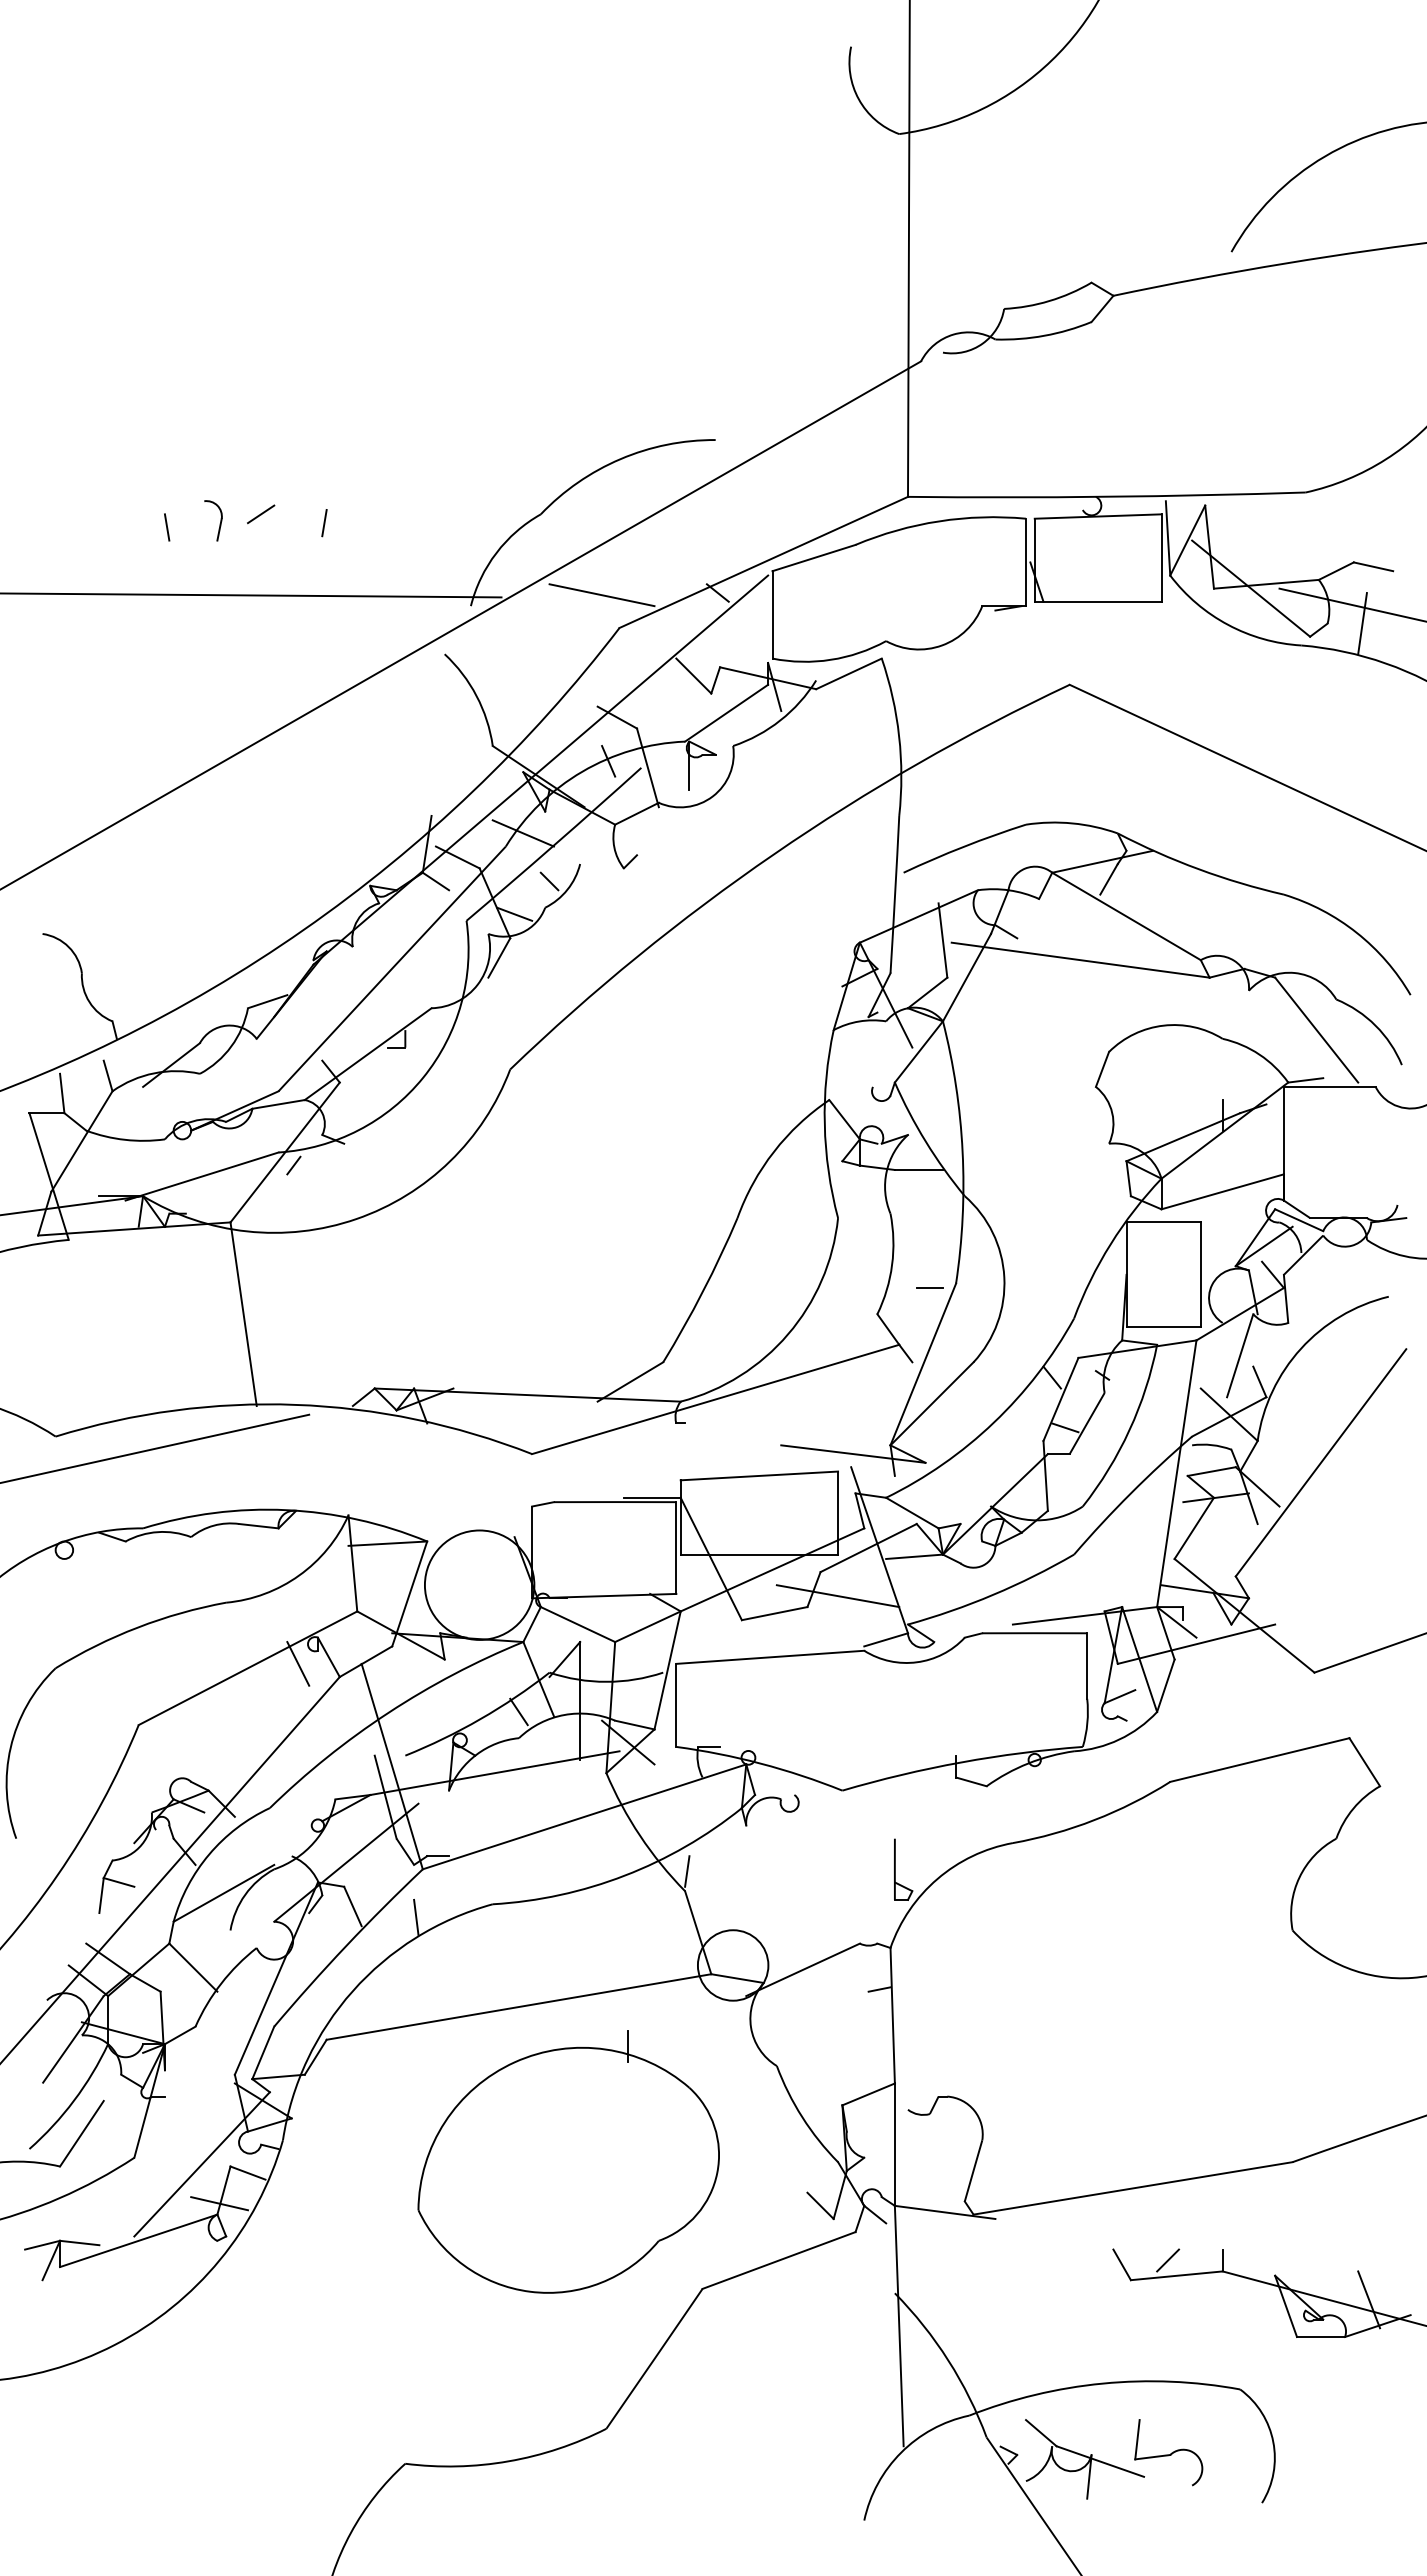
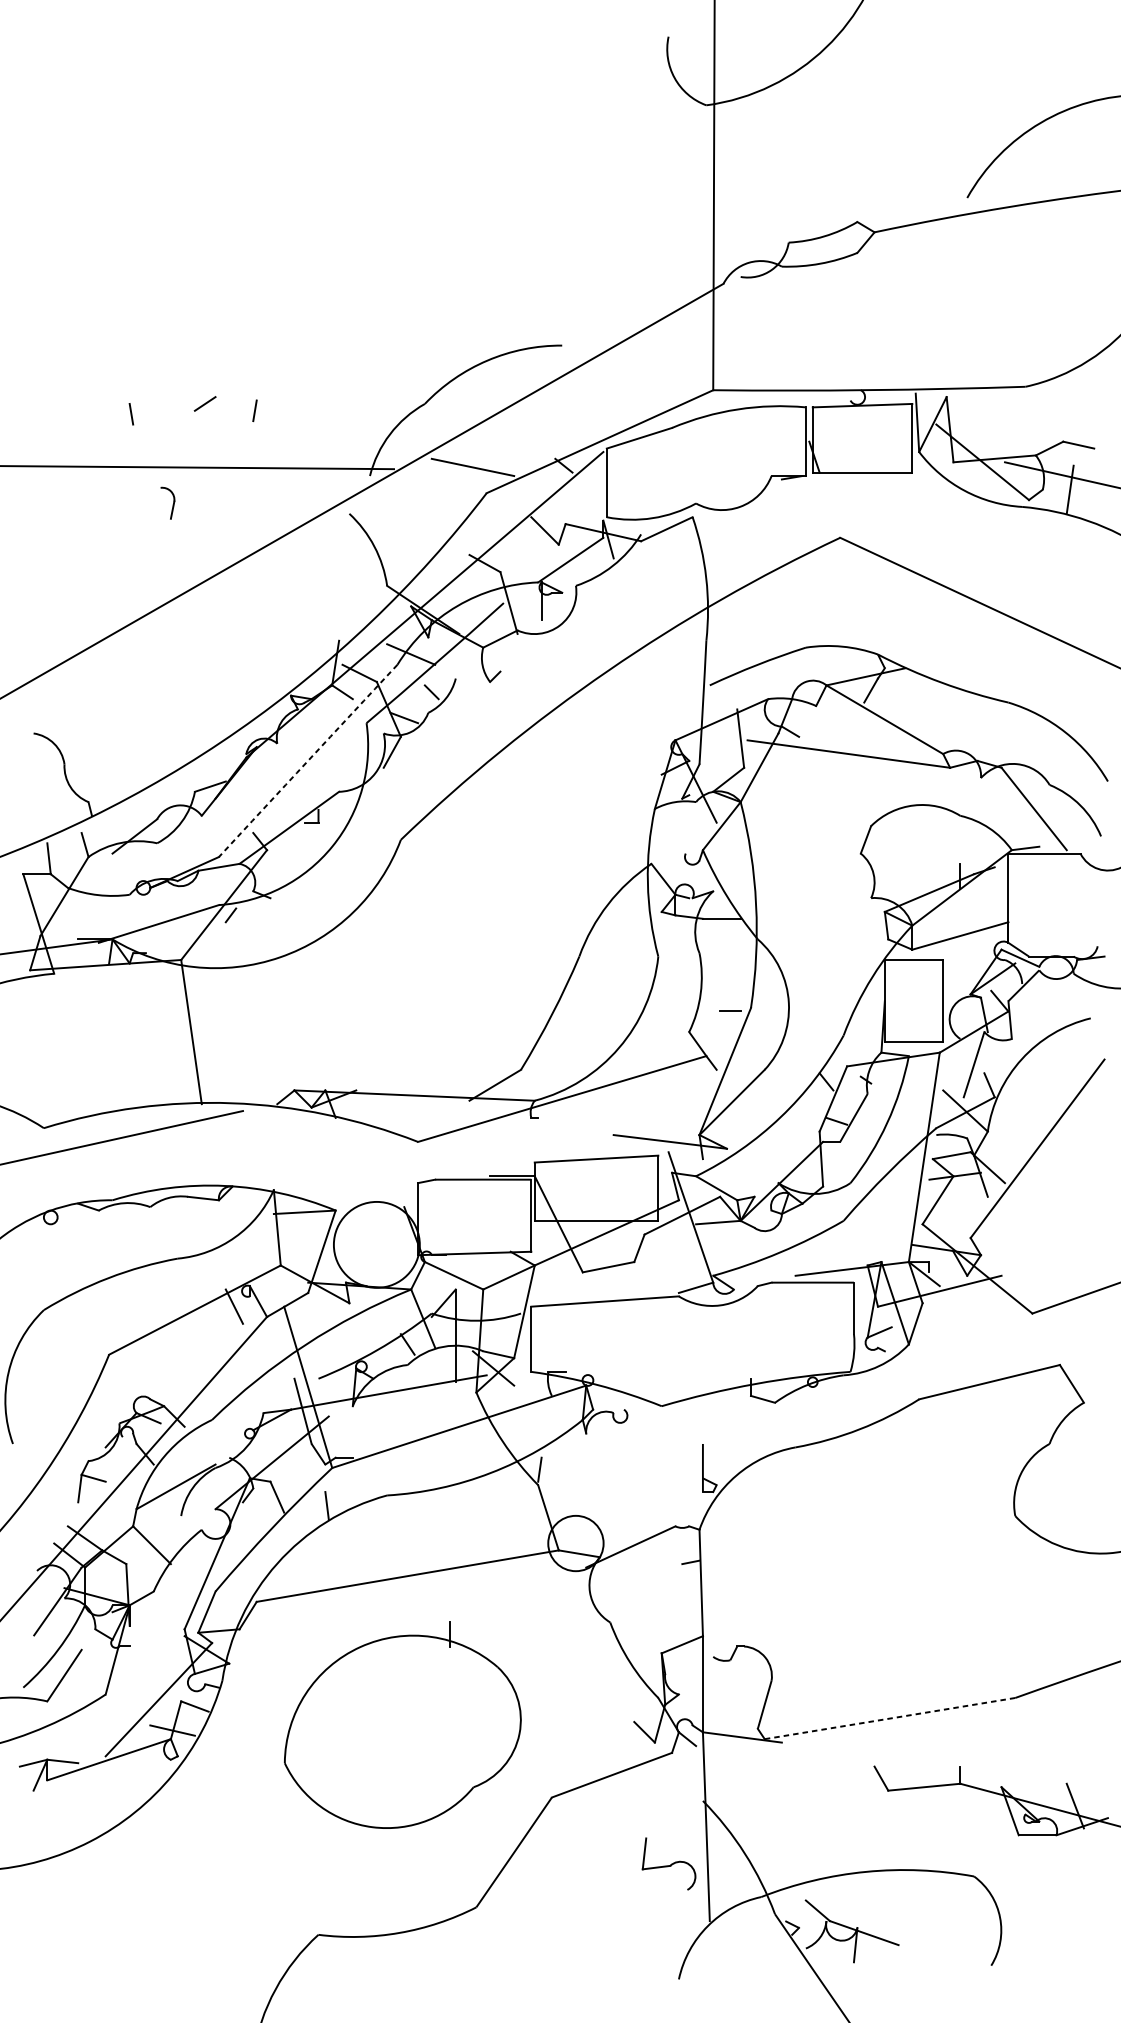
part: (219, 523) -> (172, 505), moved
line: (608, 761) -> (478, 598), removed
arc: (392, 968) -> (308, 760), solid -> dashed
line: (837, 1596) -> (657, 1253), removed
part: (568, 2161) -> (402, 1724), moved
line: (1133, 2188) -> (890, 1718), solid -> dashed
line: (1167, 2260) -> (917, 1775), removed
part: (1168, 2452) -> (668, 1863), moved

